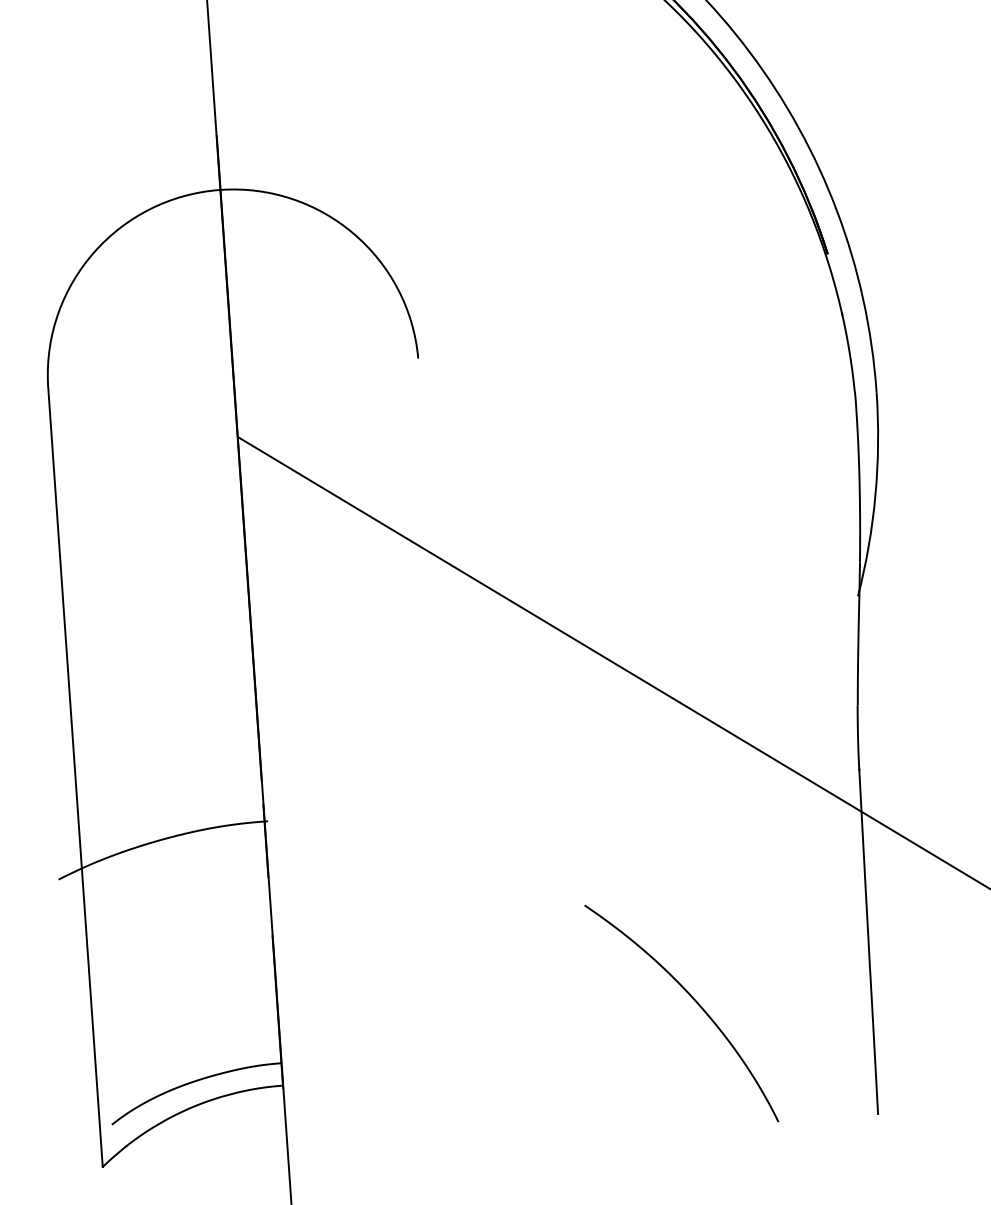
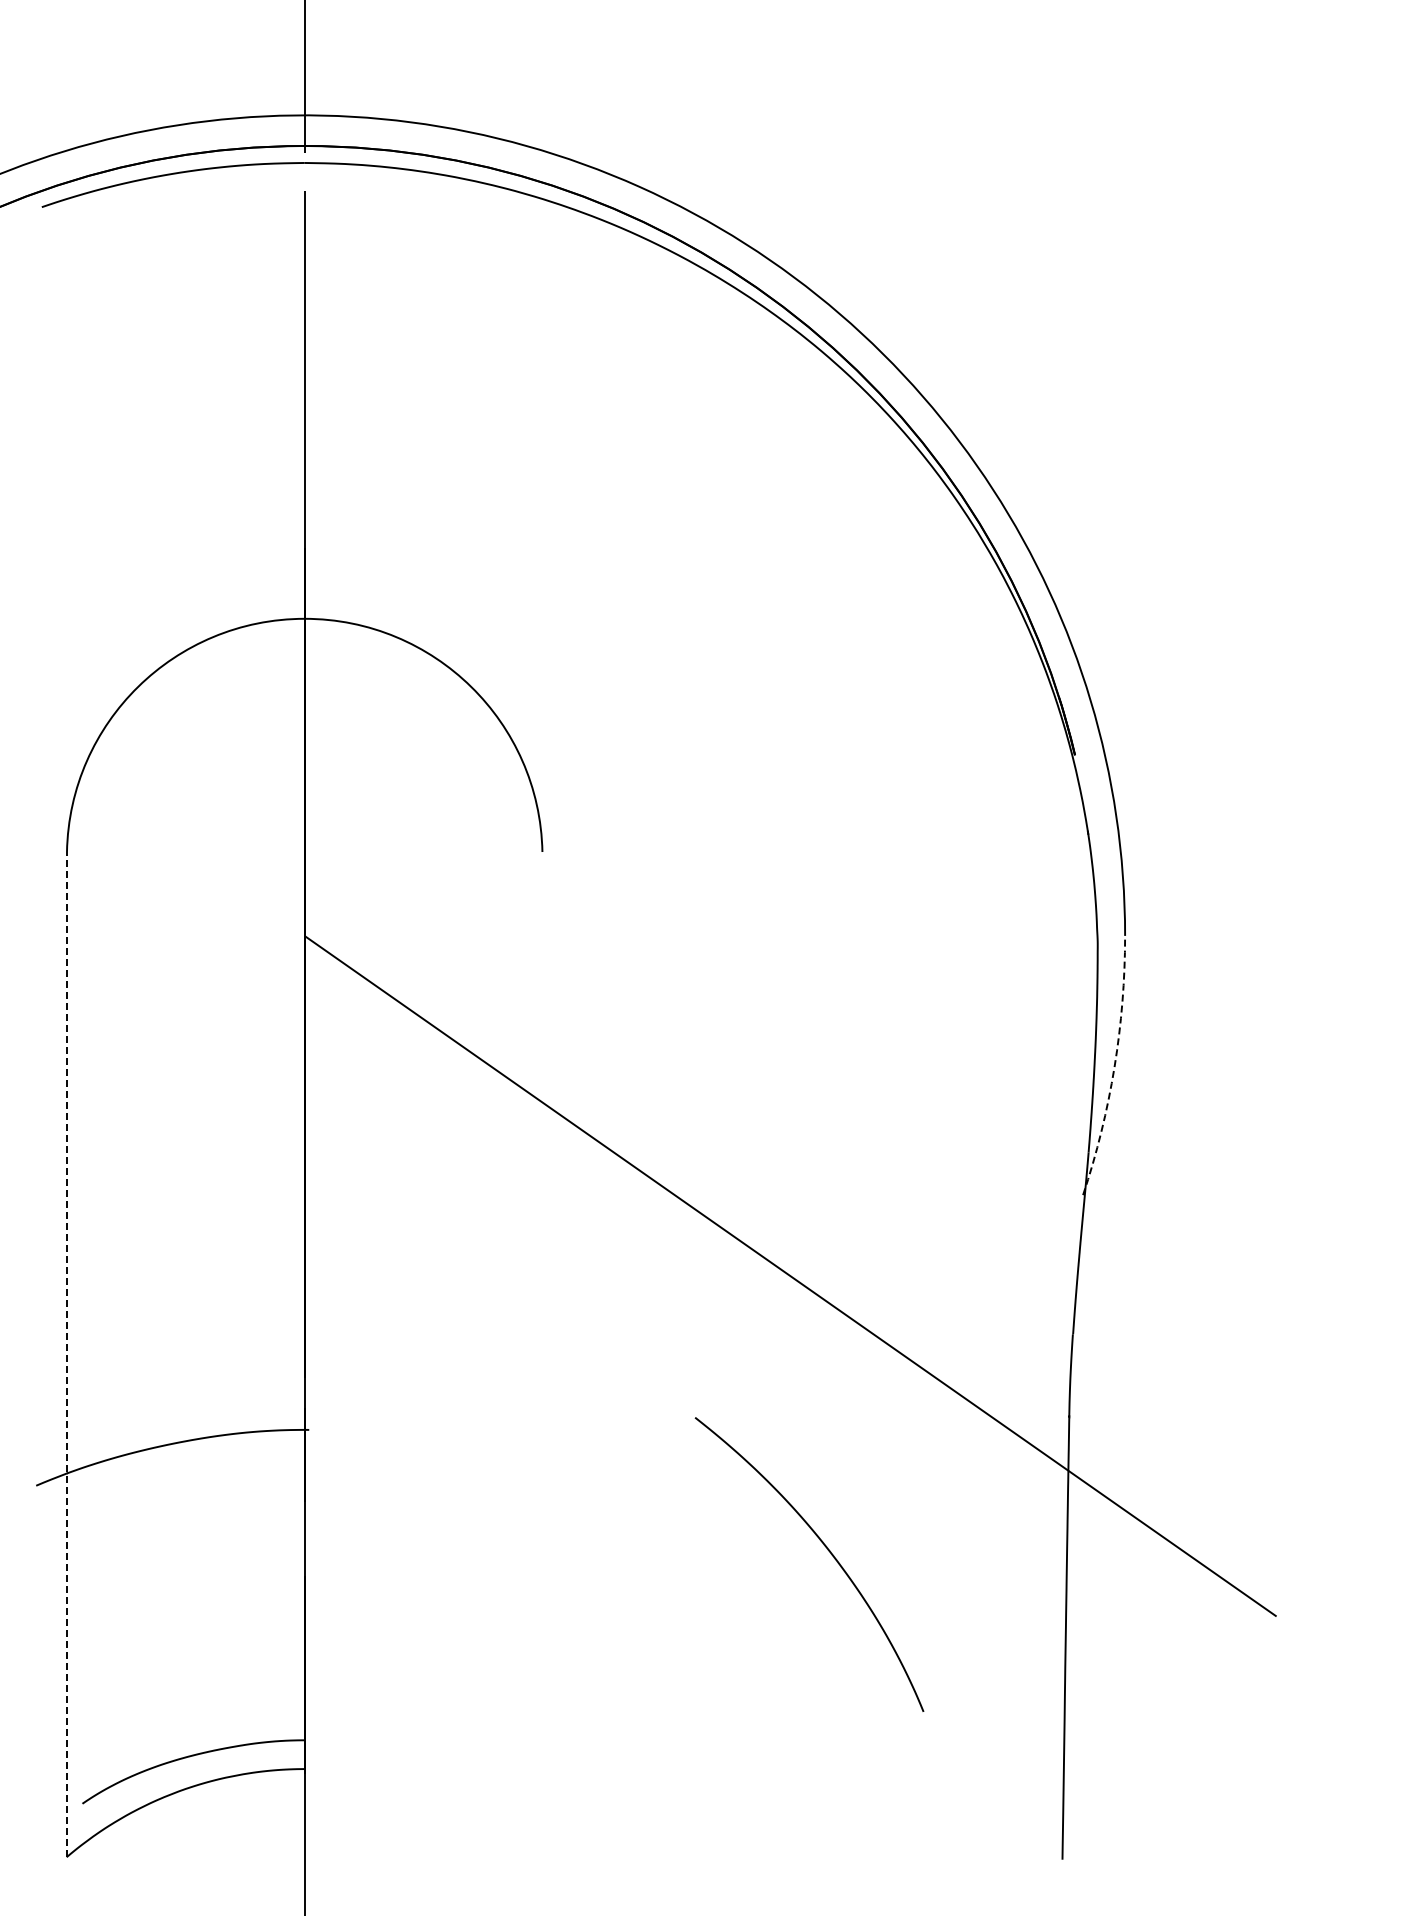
arc: (875, 495) -> (1114, 1067), solid -> dashed
line: (75, 775) -> (66, 1354), solid -> dashed
curve: (694, 1001) -> (827, 1550), moved

